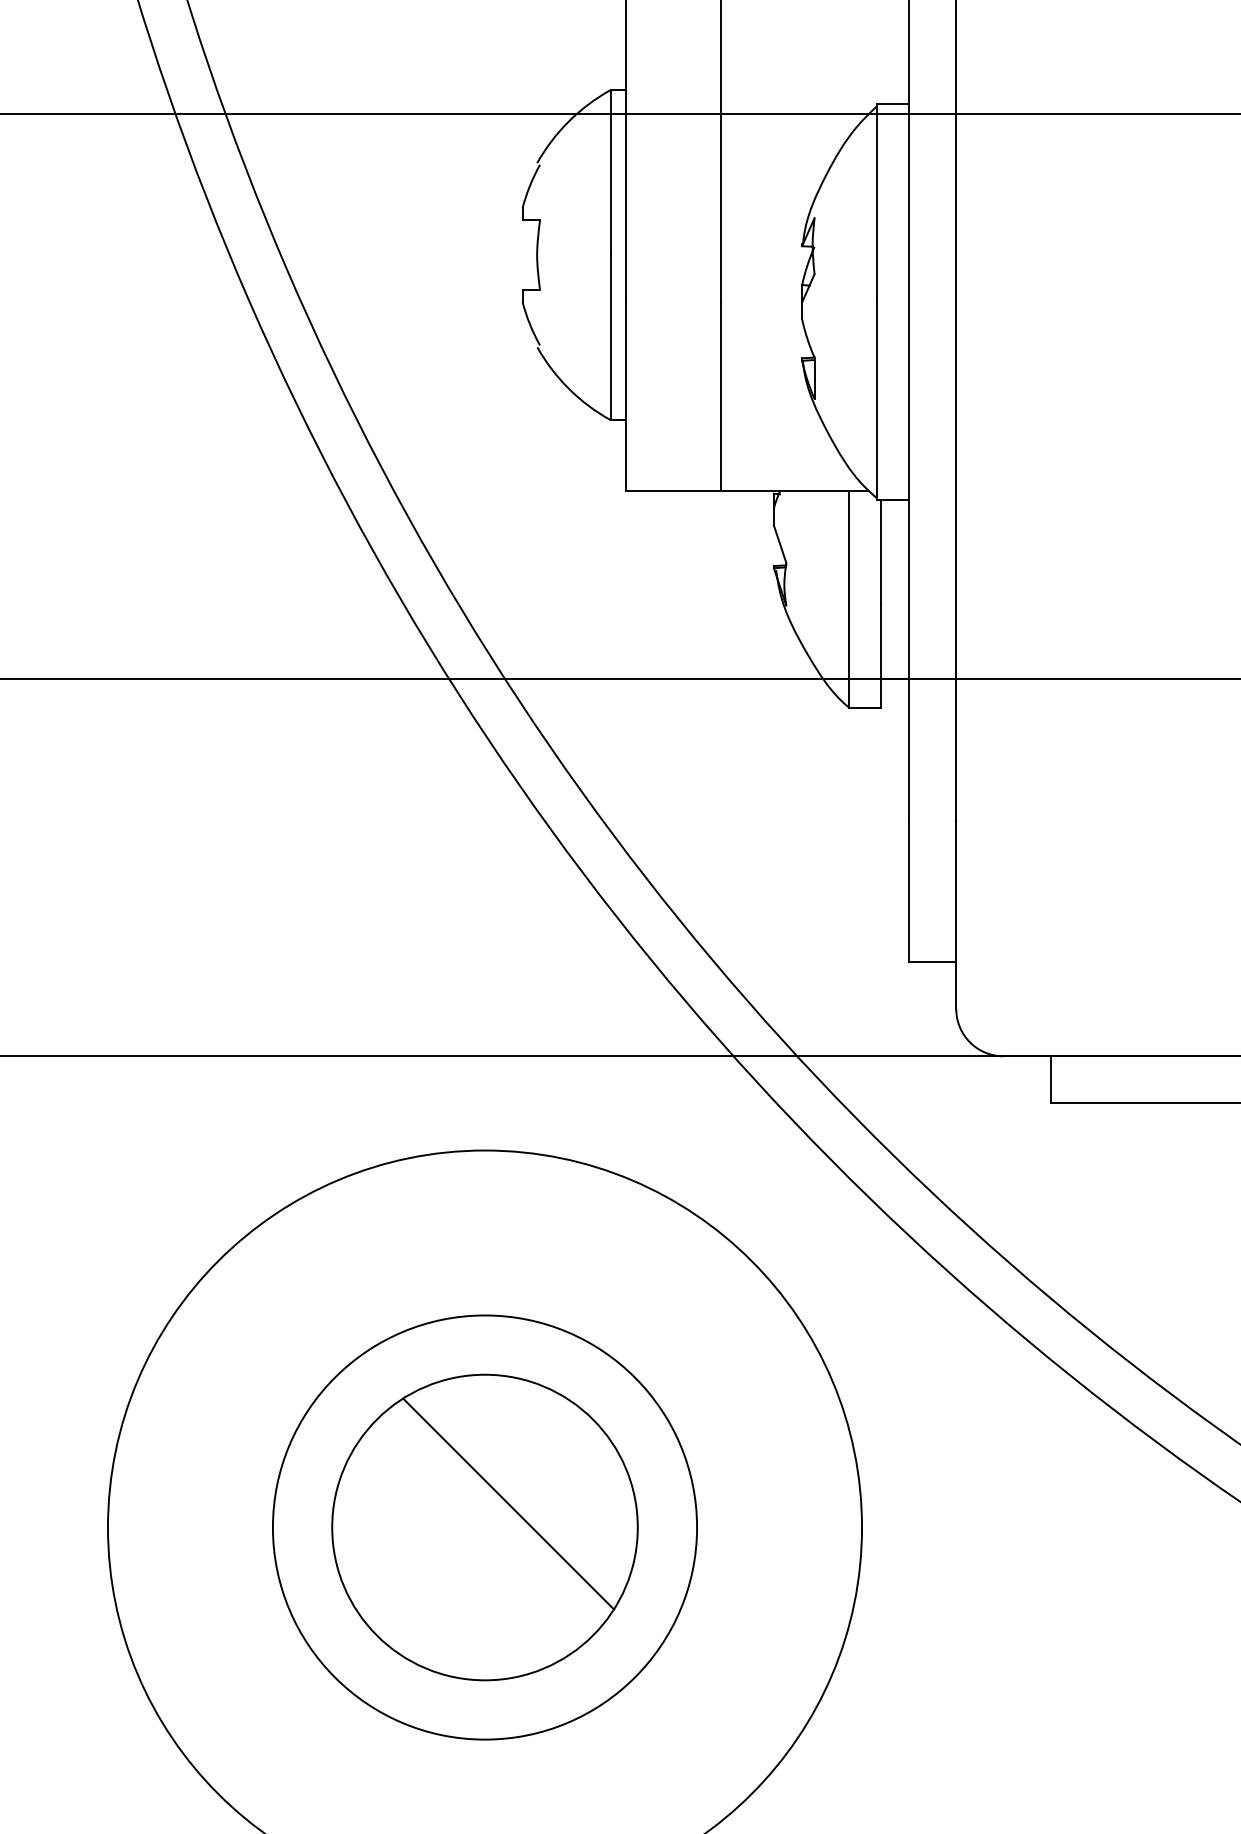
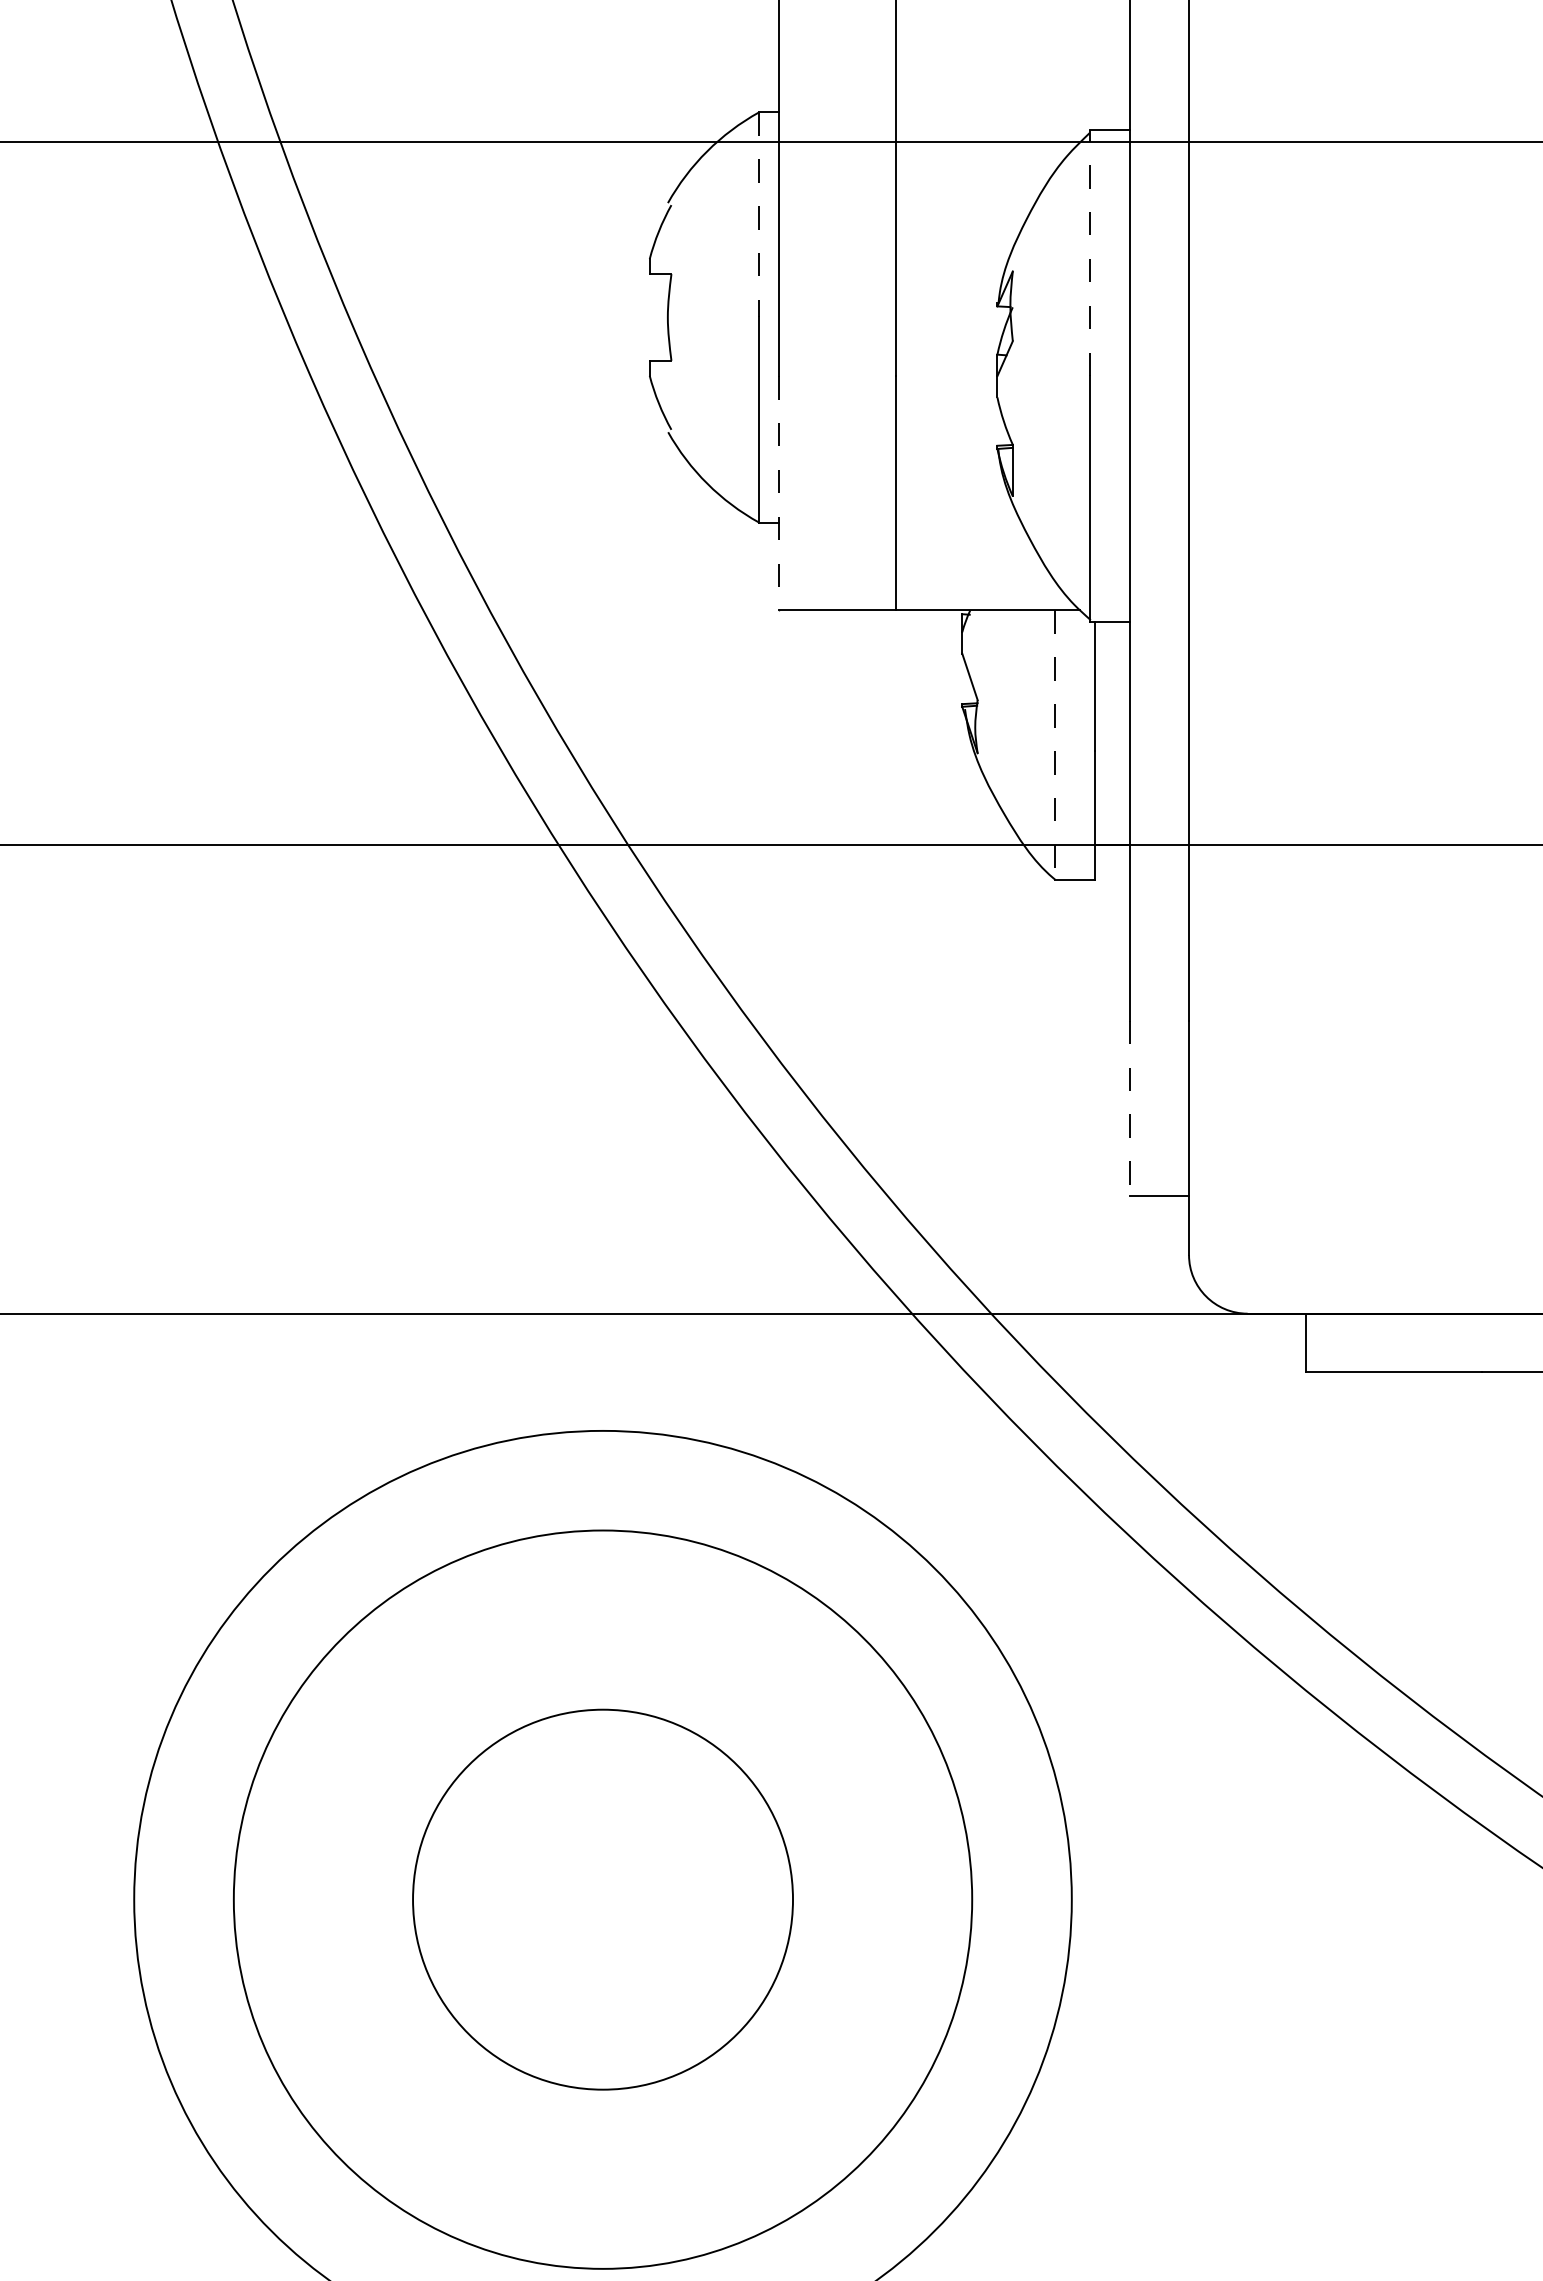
line: (610, 172) -> (759, 214), solid -> dashed
line: (877, 202) -> (1090, 252), solid -> dashed
line: (626, 396) -> (778, 493), solid -> dashed
line: (848, 599) -> (1055, 745), solid -> dashed
line: (909, 891) -> (1130, 1108), solid -> dashed
line: (508, 1504) -> (632, 1870), removed
circle: (484, 1527) -> (602, 1899), size x1.4

